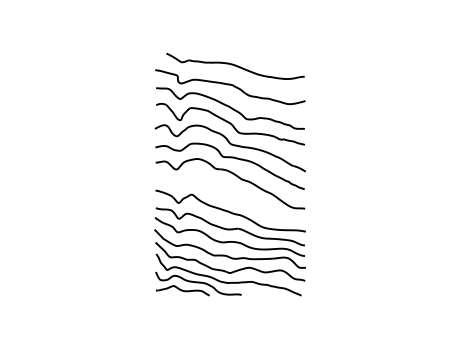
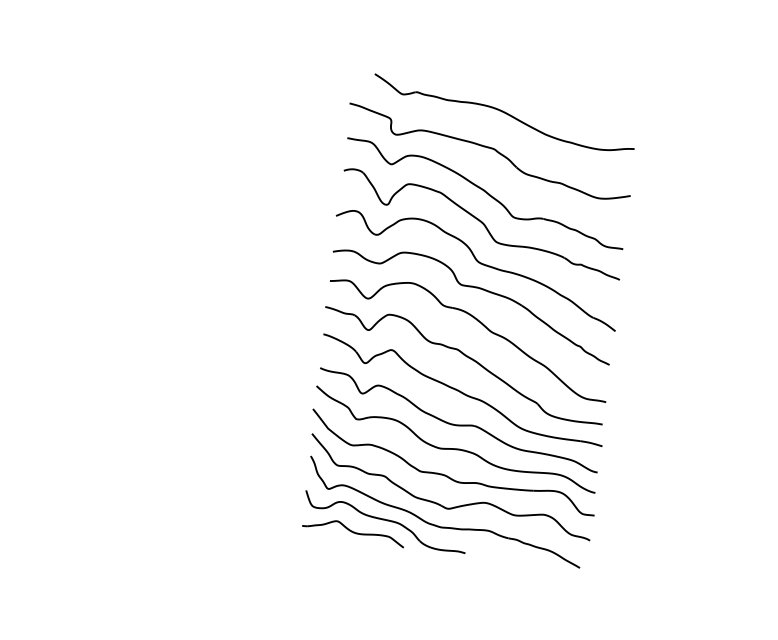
part: (229, 198) -> (463, 365), added

